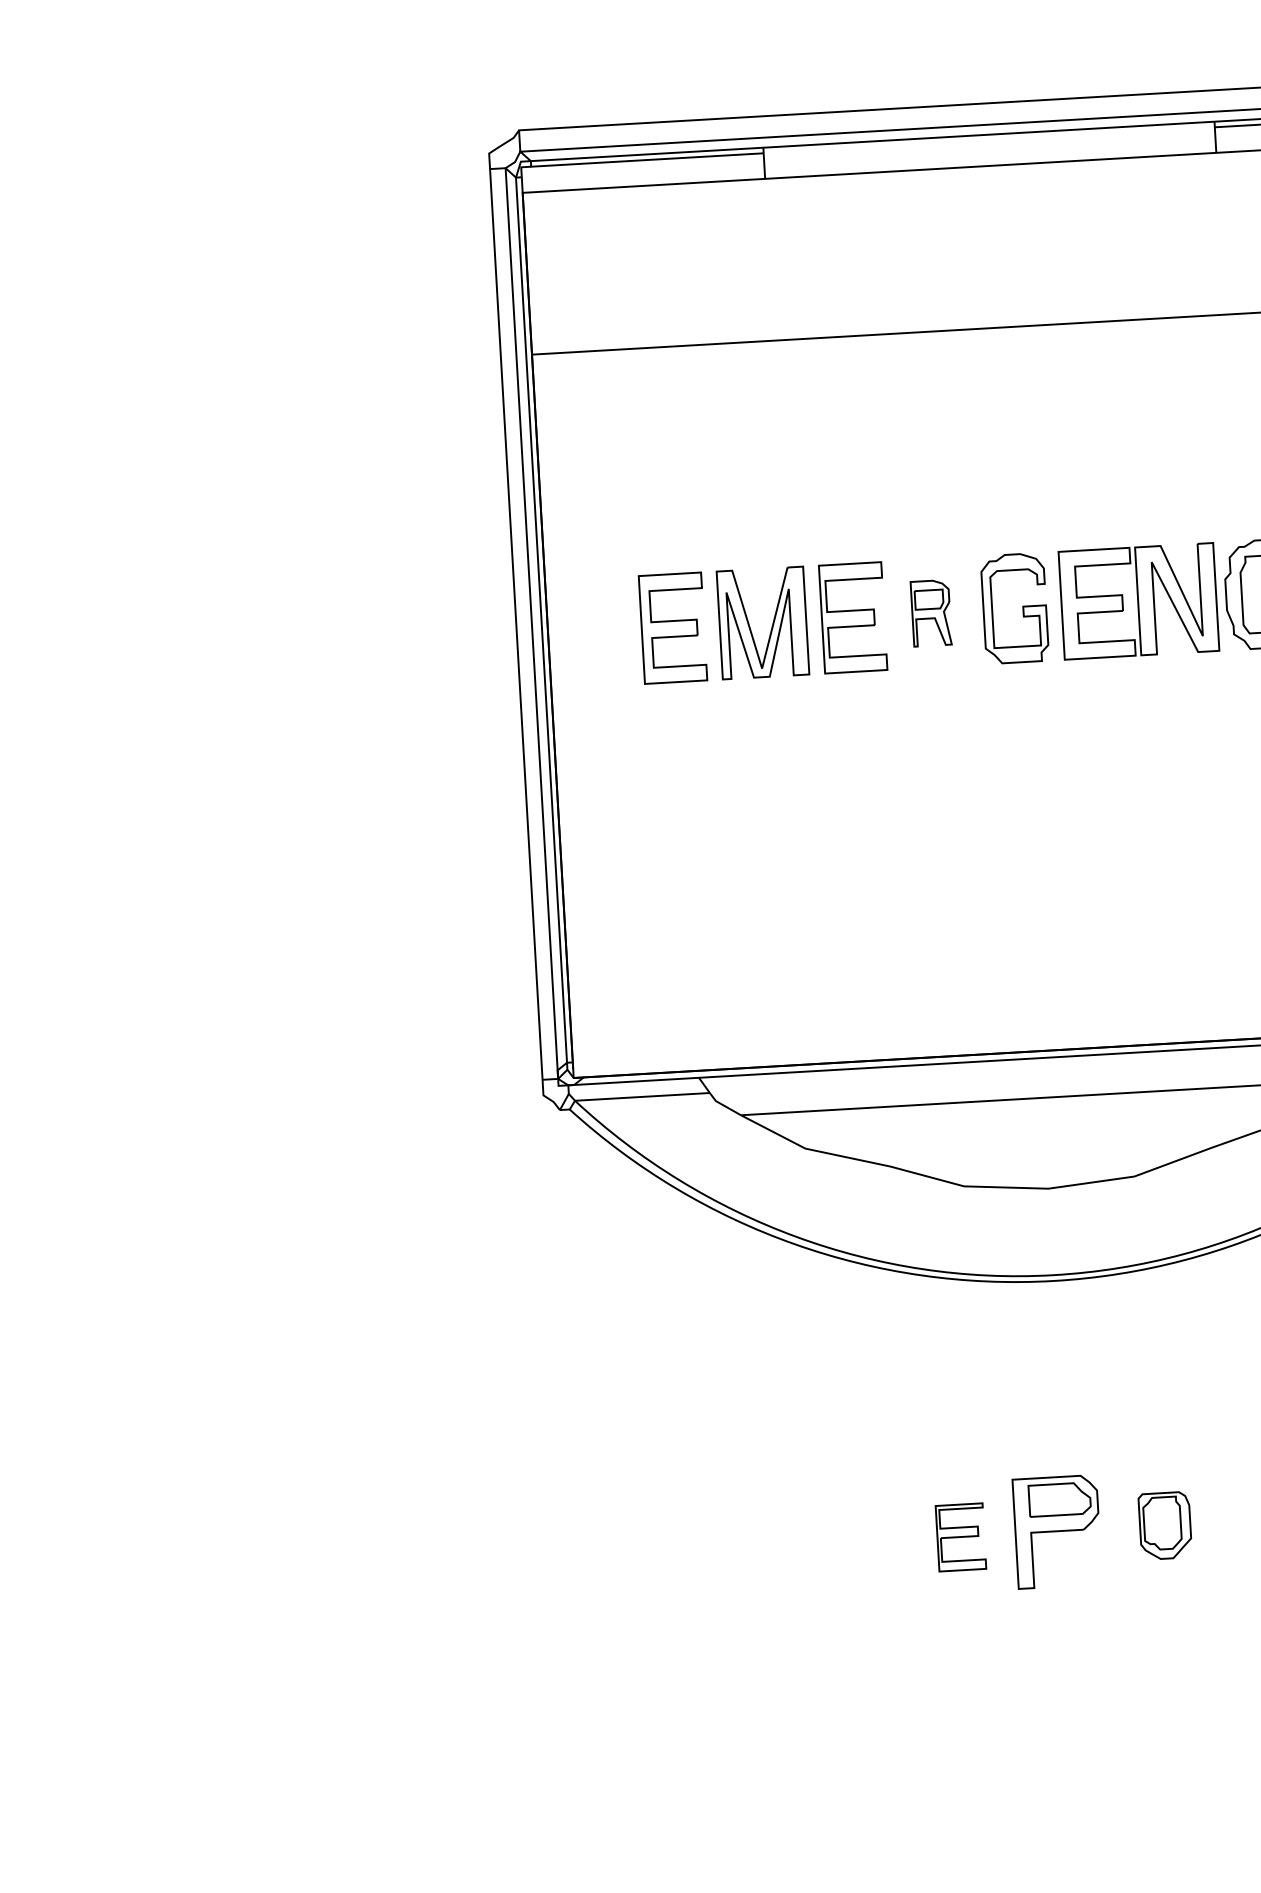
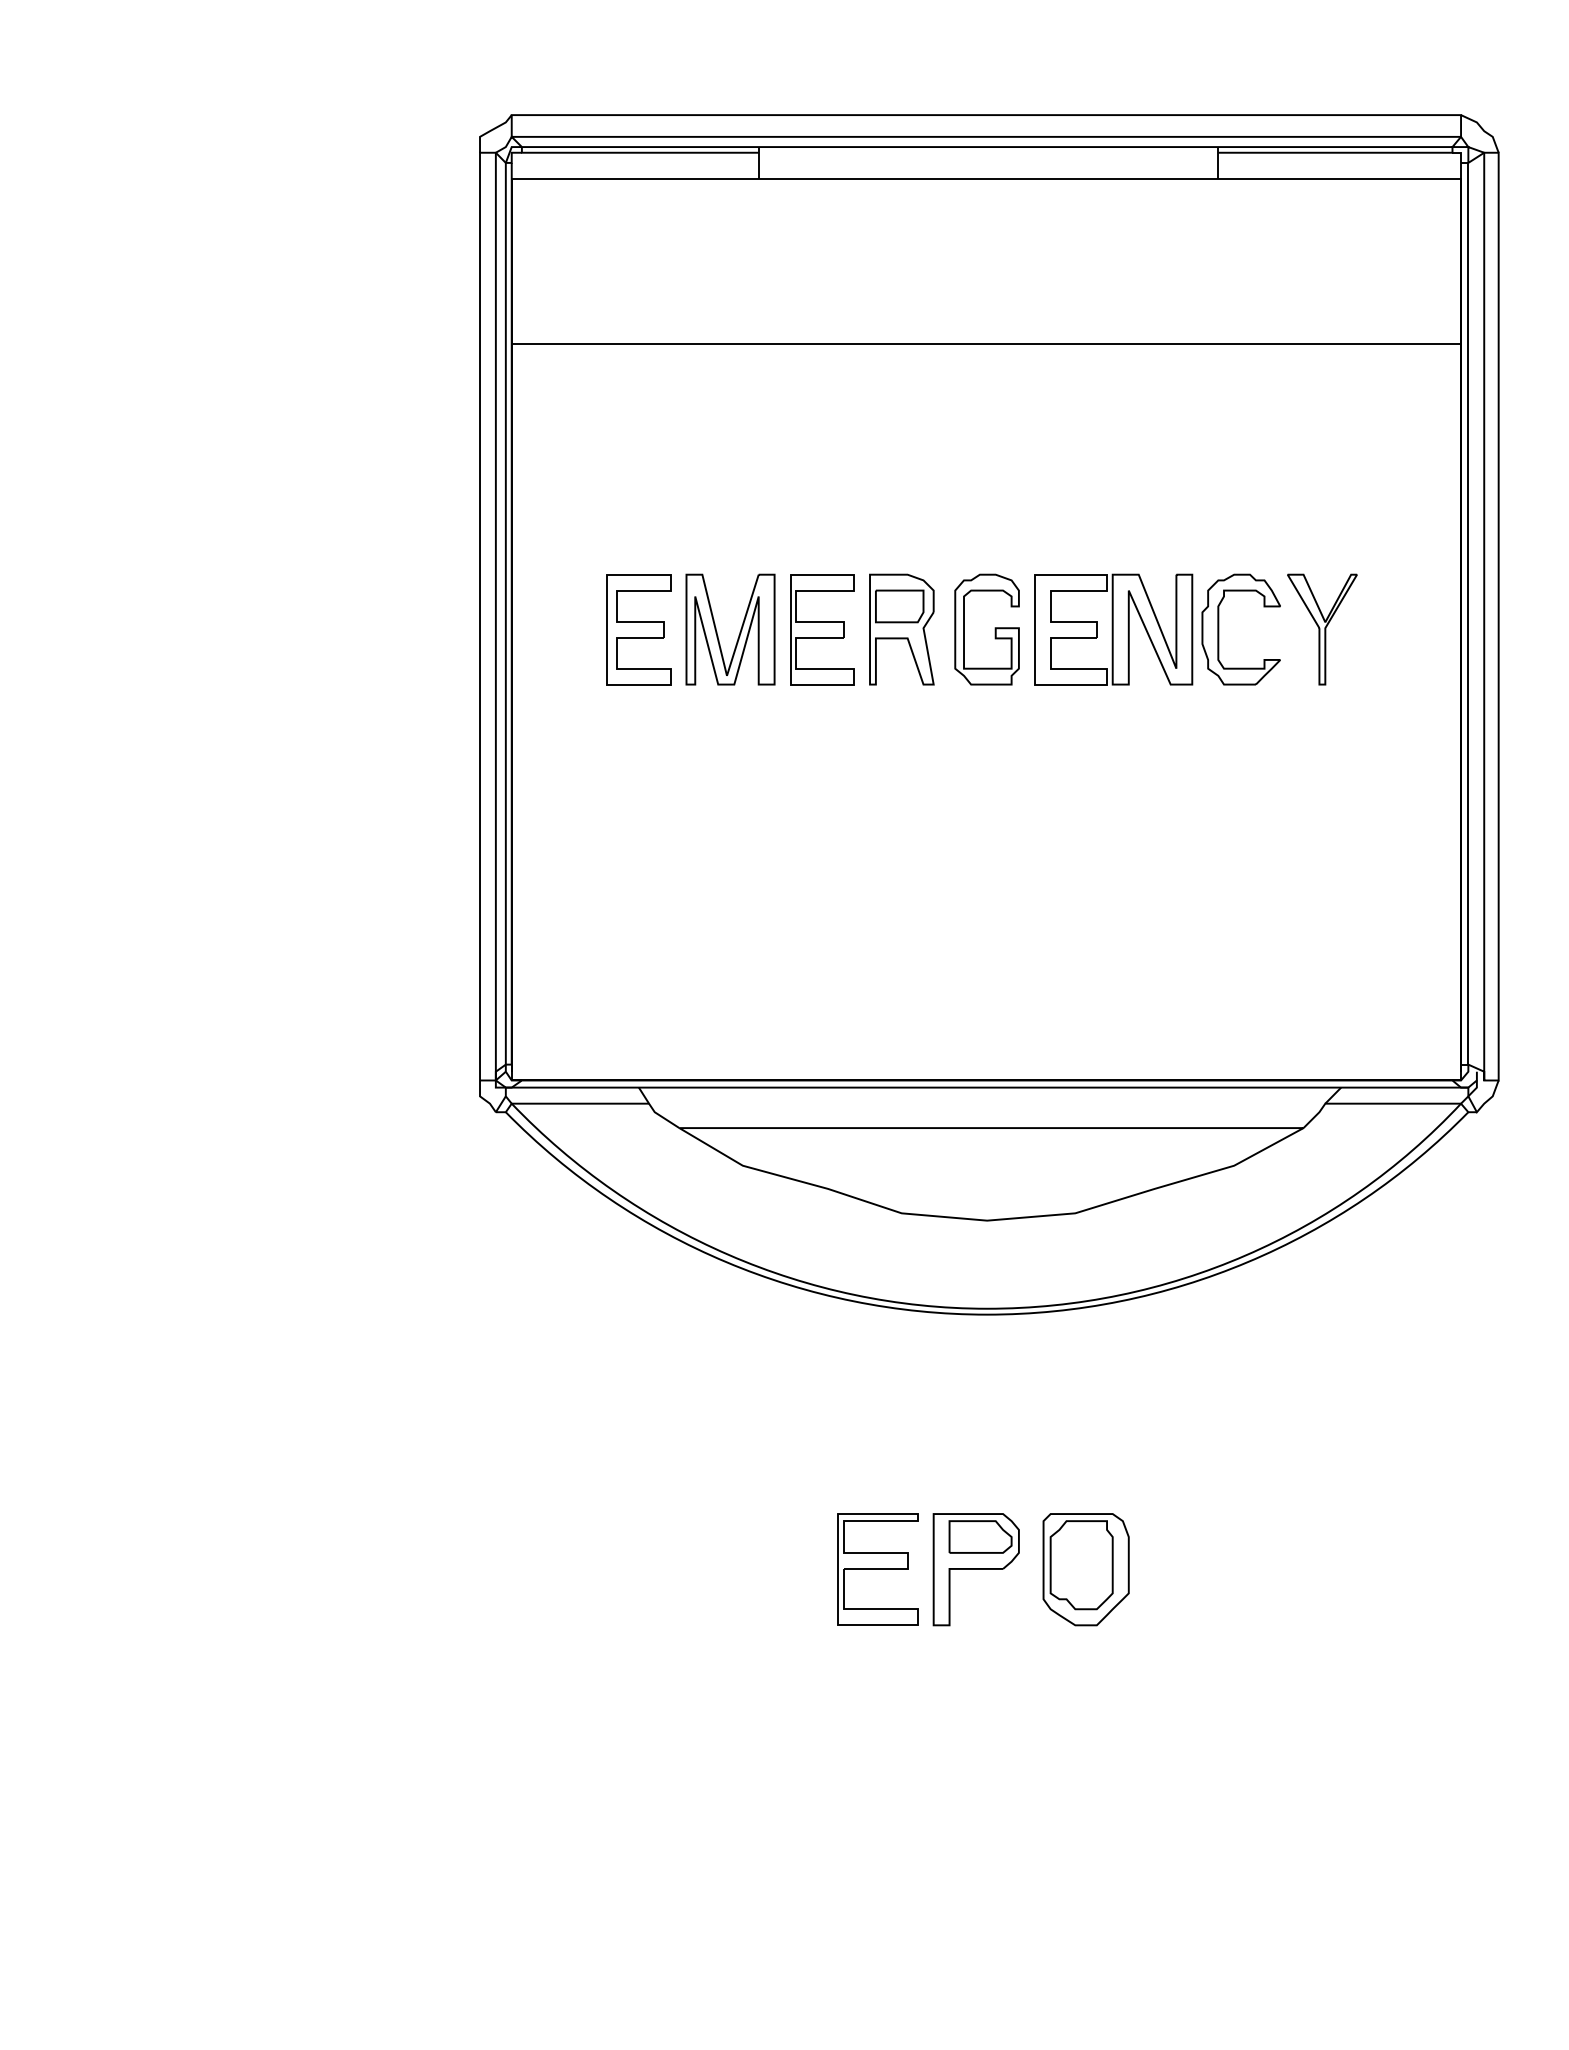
part: (930, 613) -> (901, 629), size x1.67
part: (1164, 1525) -> (1085, 1569), size x1.67
part: (960, 1537) -> (877, 1569), size x1.67

